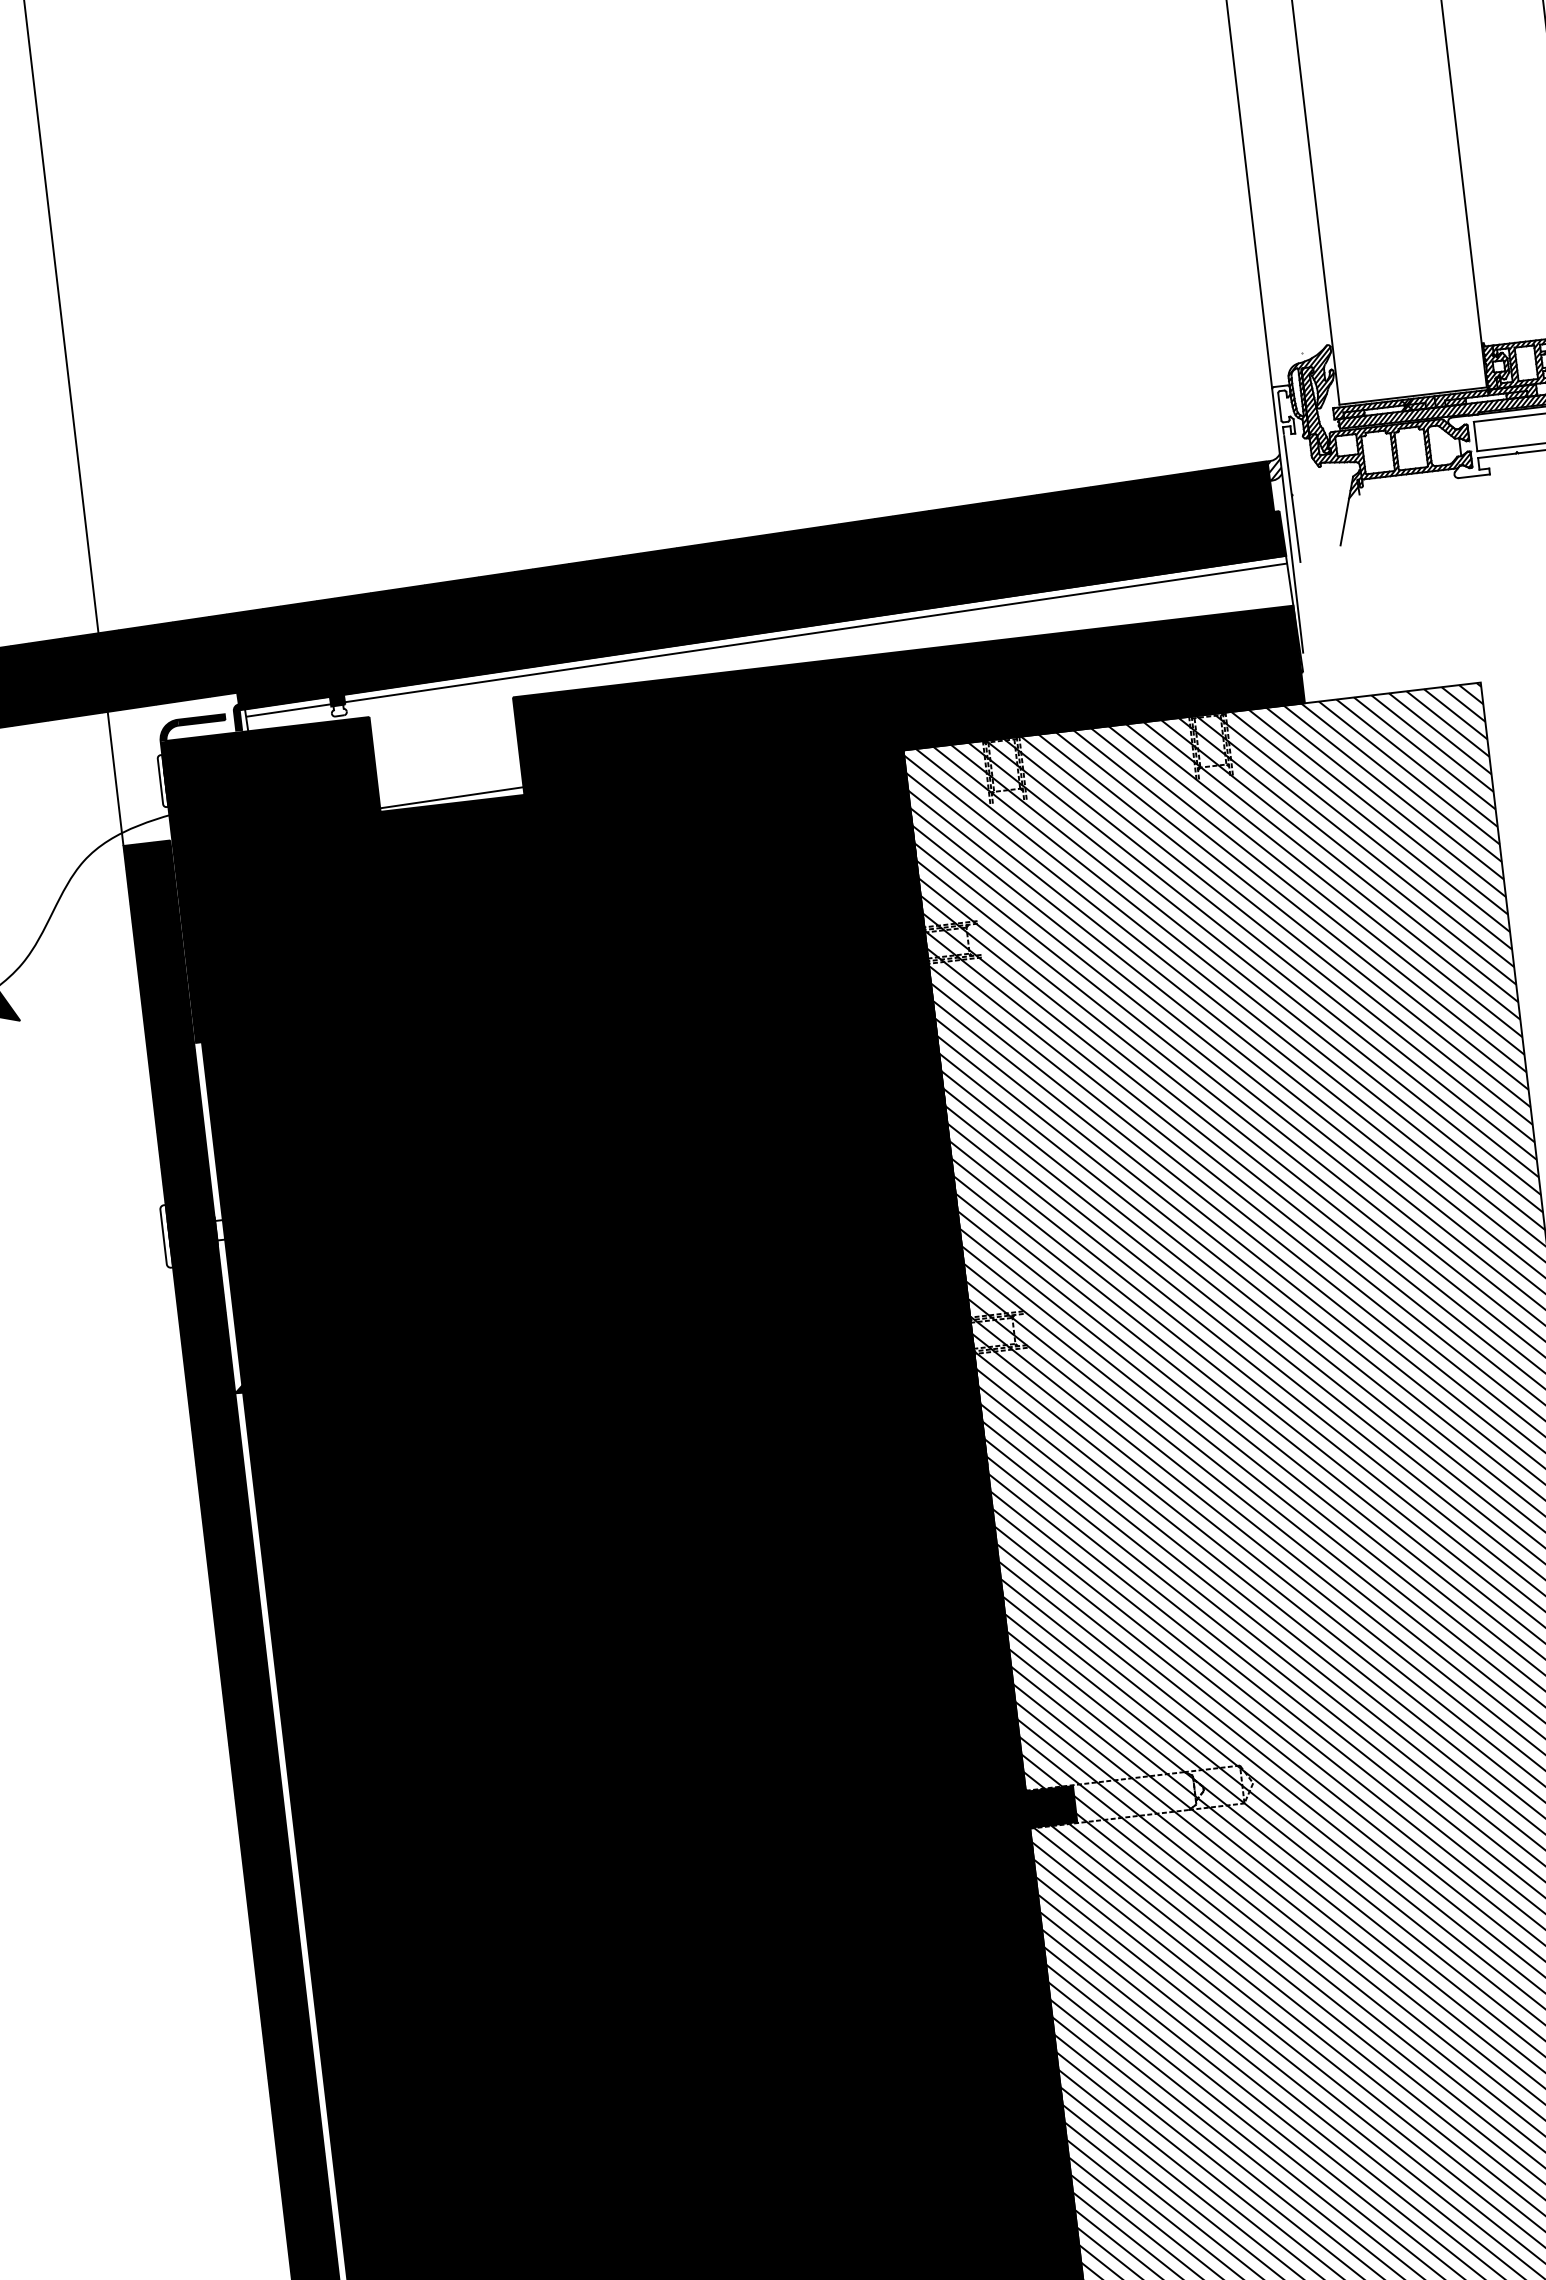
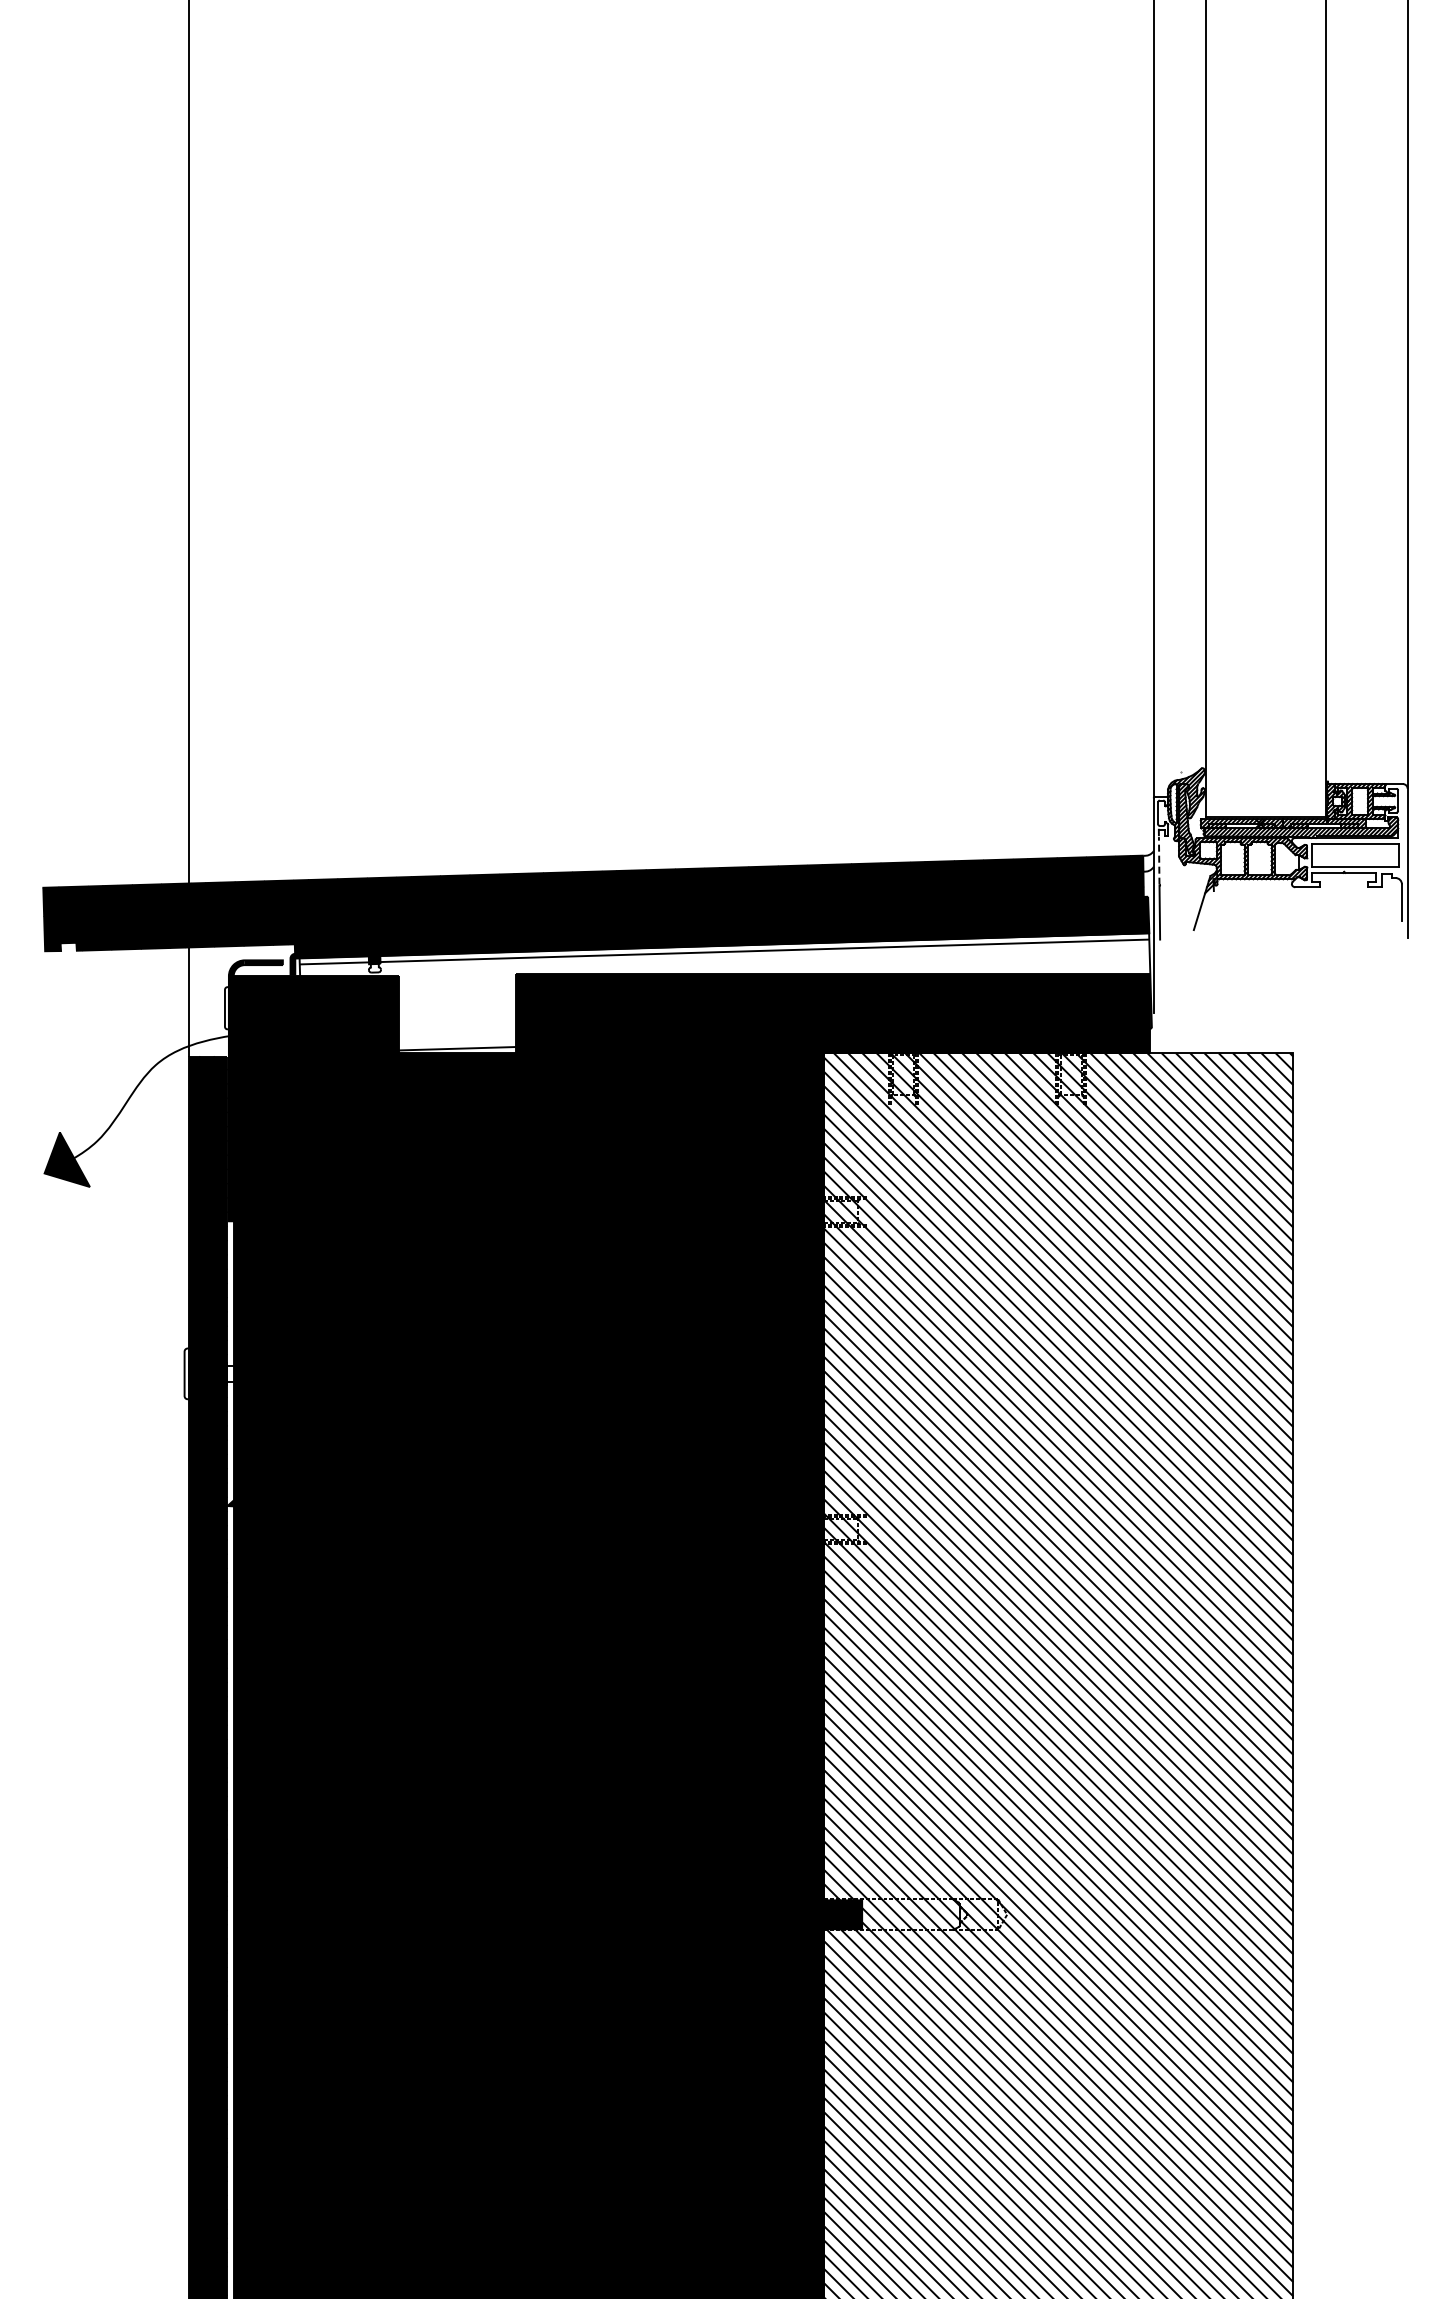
line: (1288, 464) -> (1159, 860), solid -> dashed
hatch: (1275, 468) -> (1148, 862), removed

